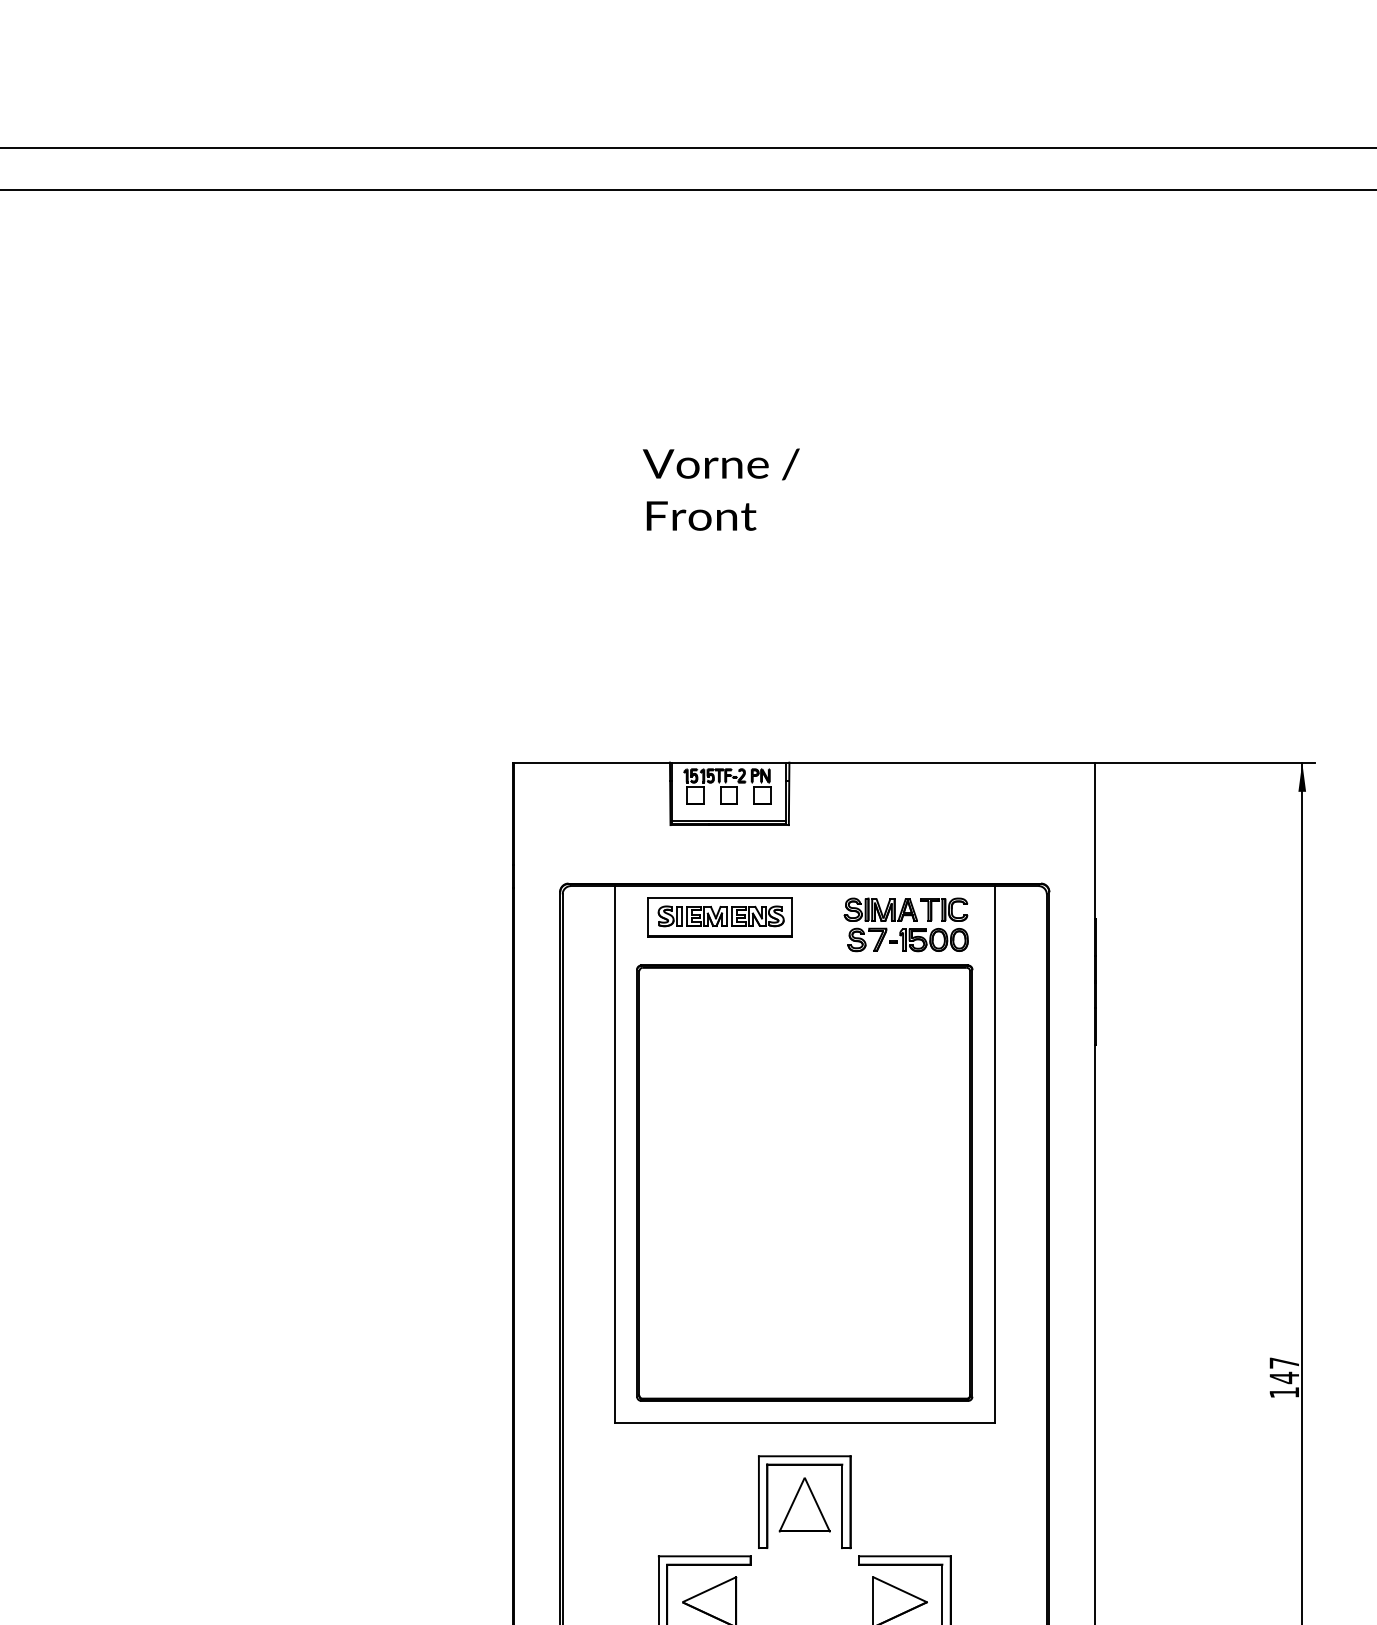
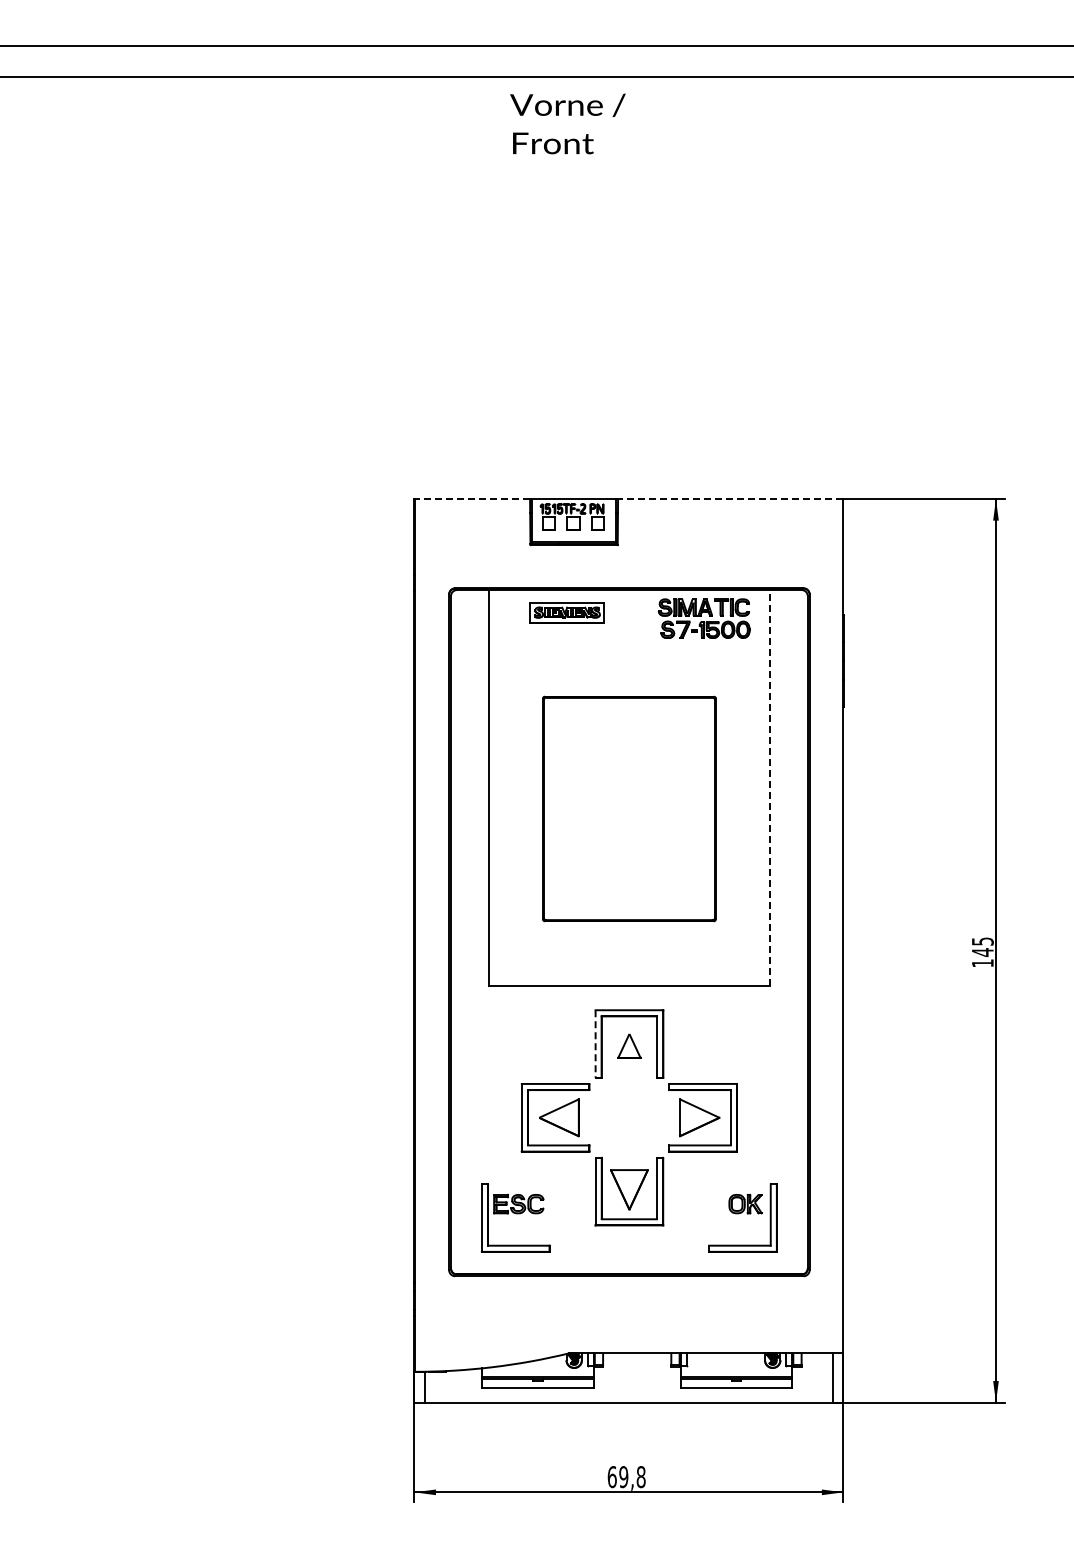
text: (720, 489) -> (567, 123), moved
line: (591, 763) -> (472, 499), solid -> dashed
line: (941, 763) -> (730, 499), solid -> dashed
part: (719, 916) -> (566, 612), size x0.7
line: (994, 1154) -> (769, 787), solid -> dashed
part: (804, 1182) -> (629, 808), size x0.7
text: (1283, 1362) -> (982, 941), 147 -> 145
line: (758, 1502) -> (595, 1044), solid -> dashed
part: (804, 1504) -> (629, 1045), size x0.6

